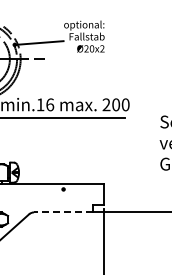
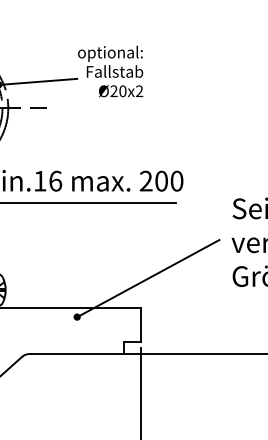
line: (107, 165) -> (147, 278), added
line: (62, 212) -> (75, 354), dashed -> solid

